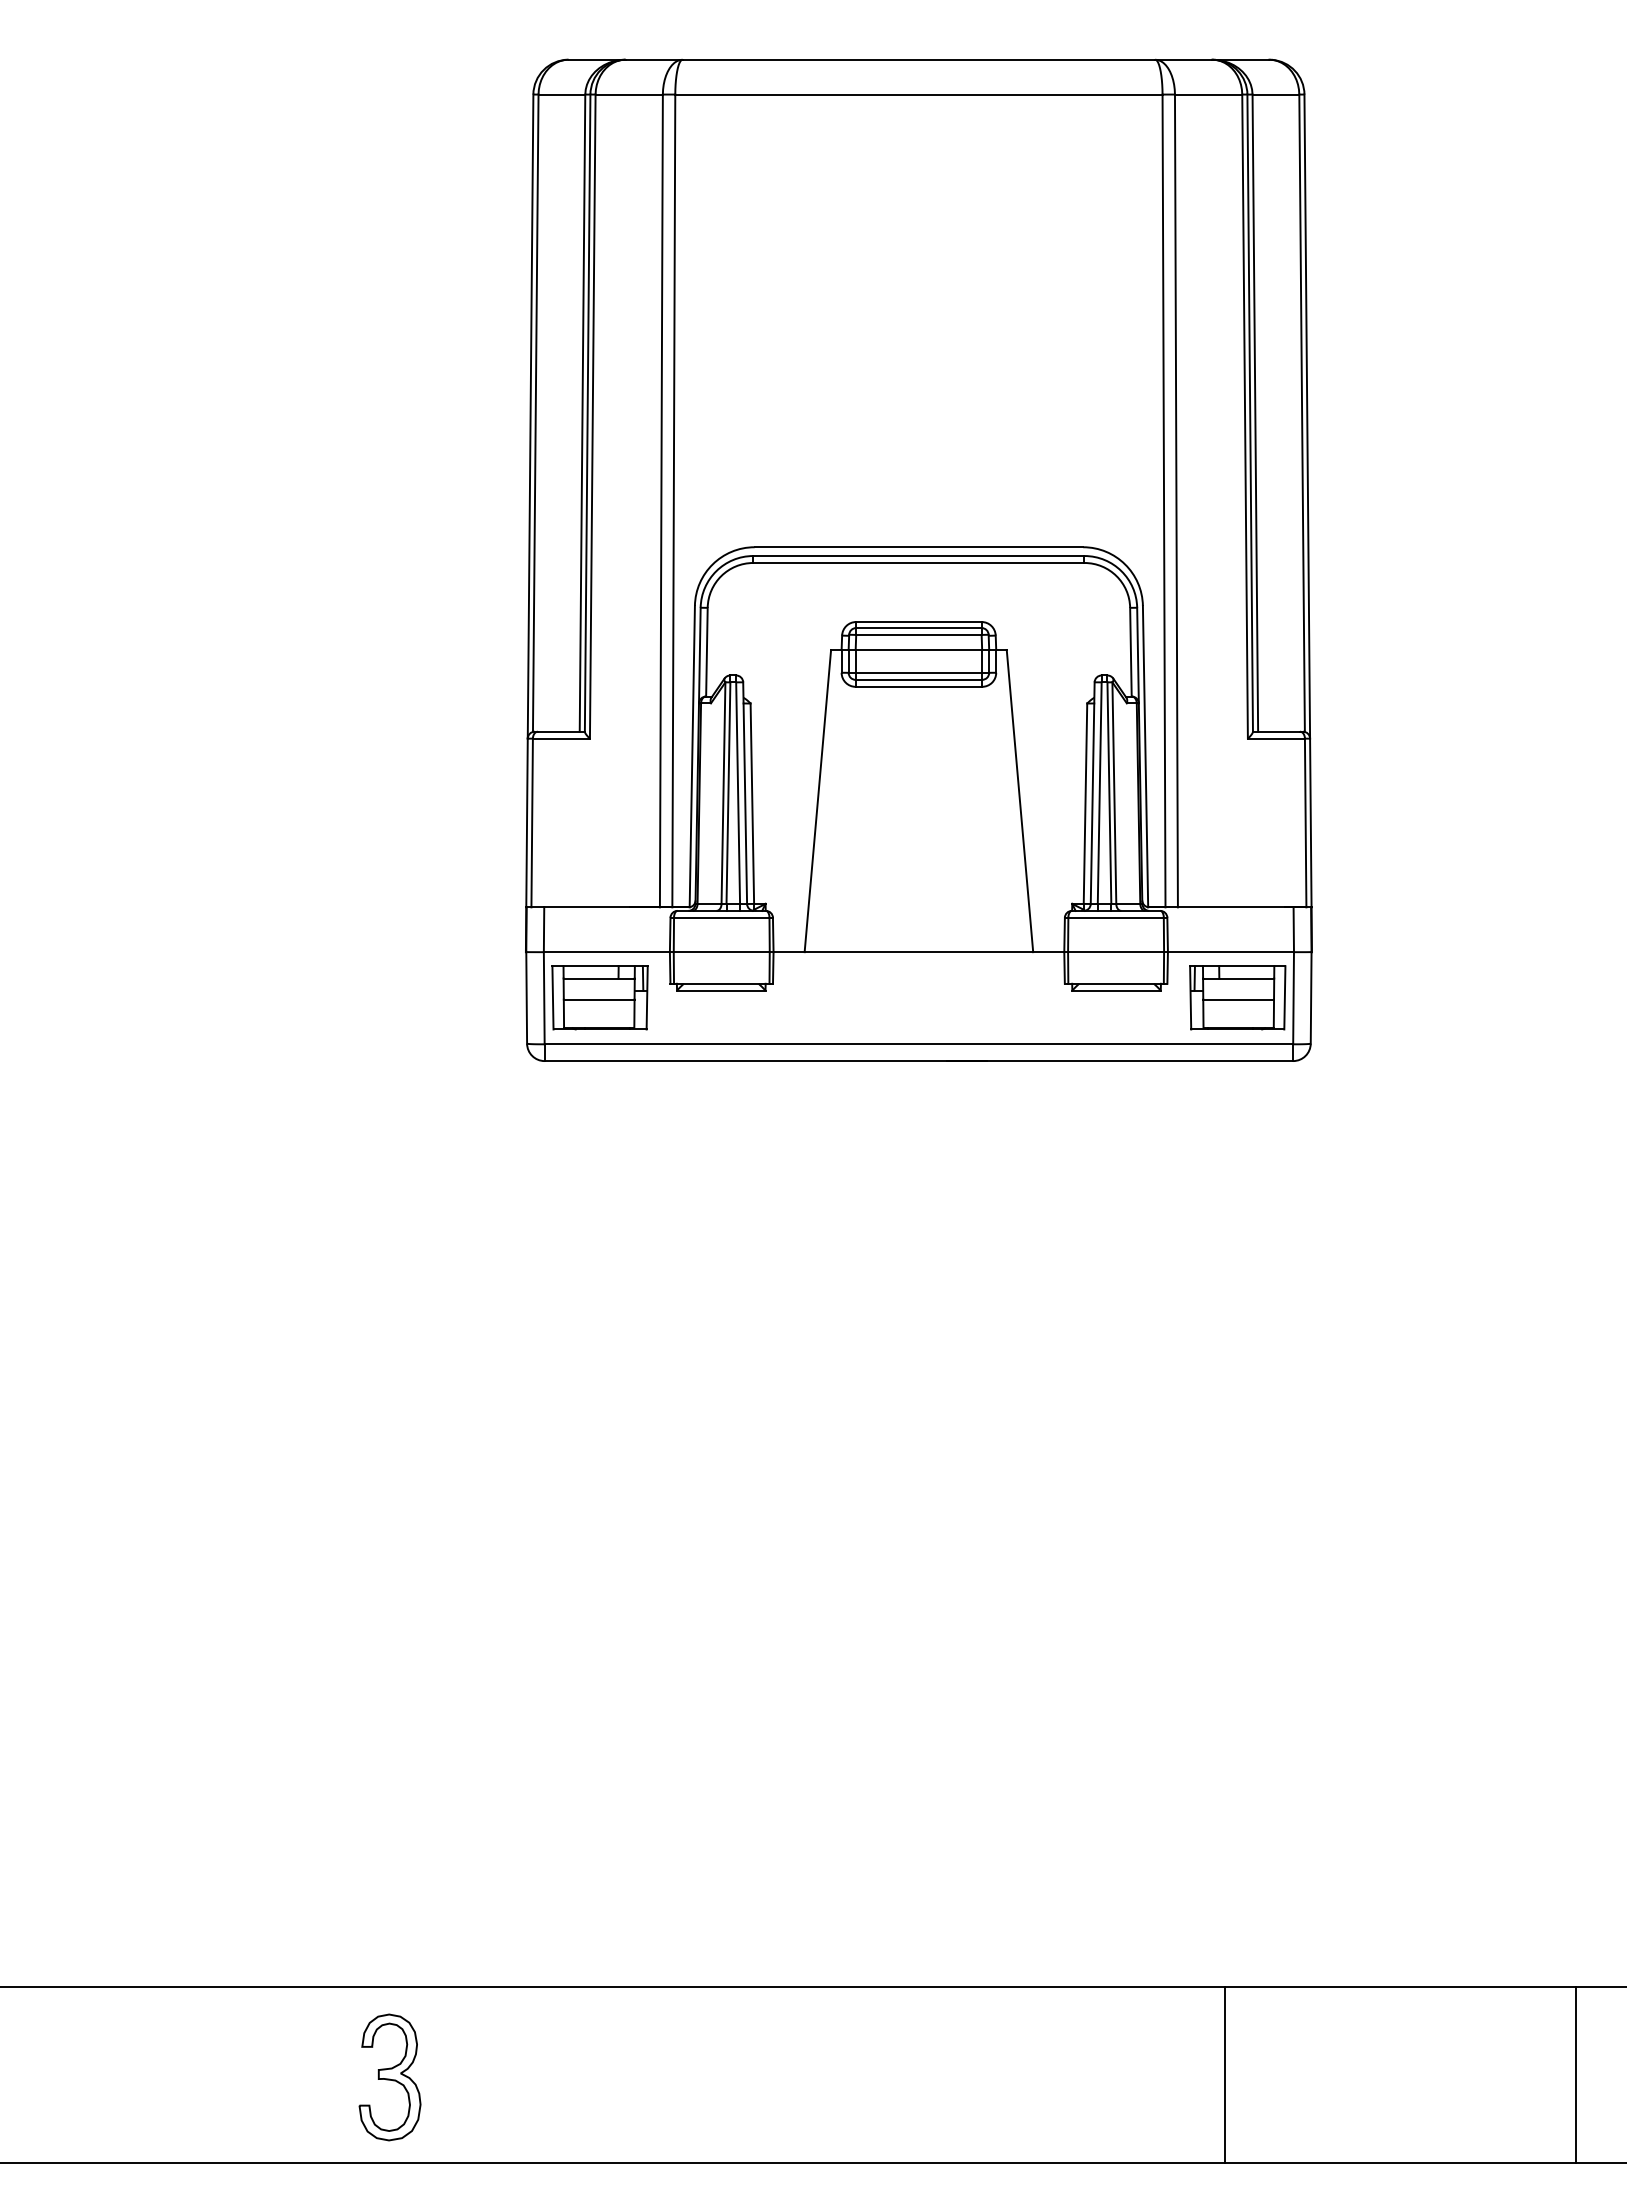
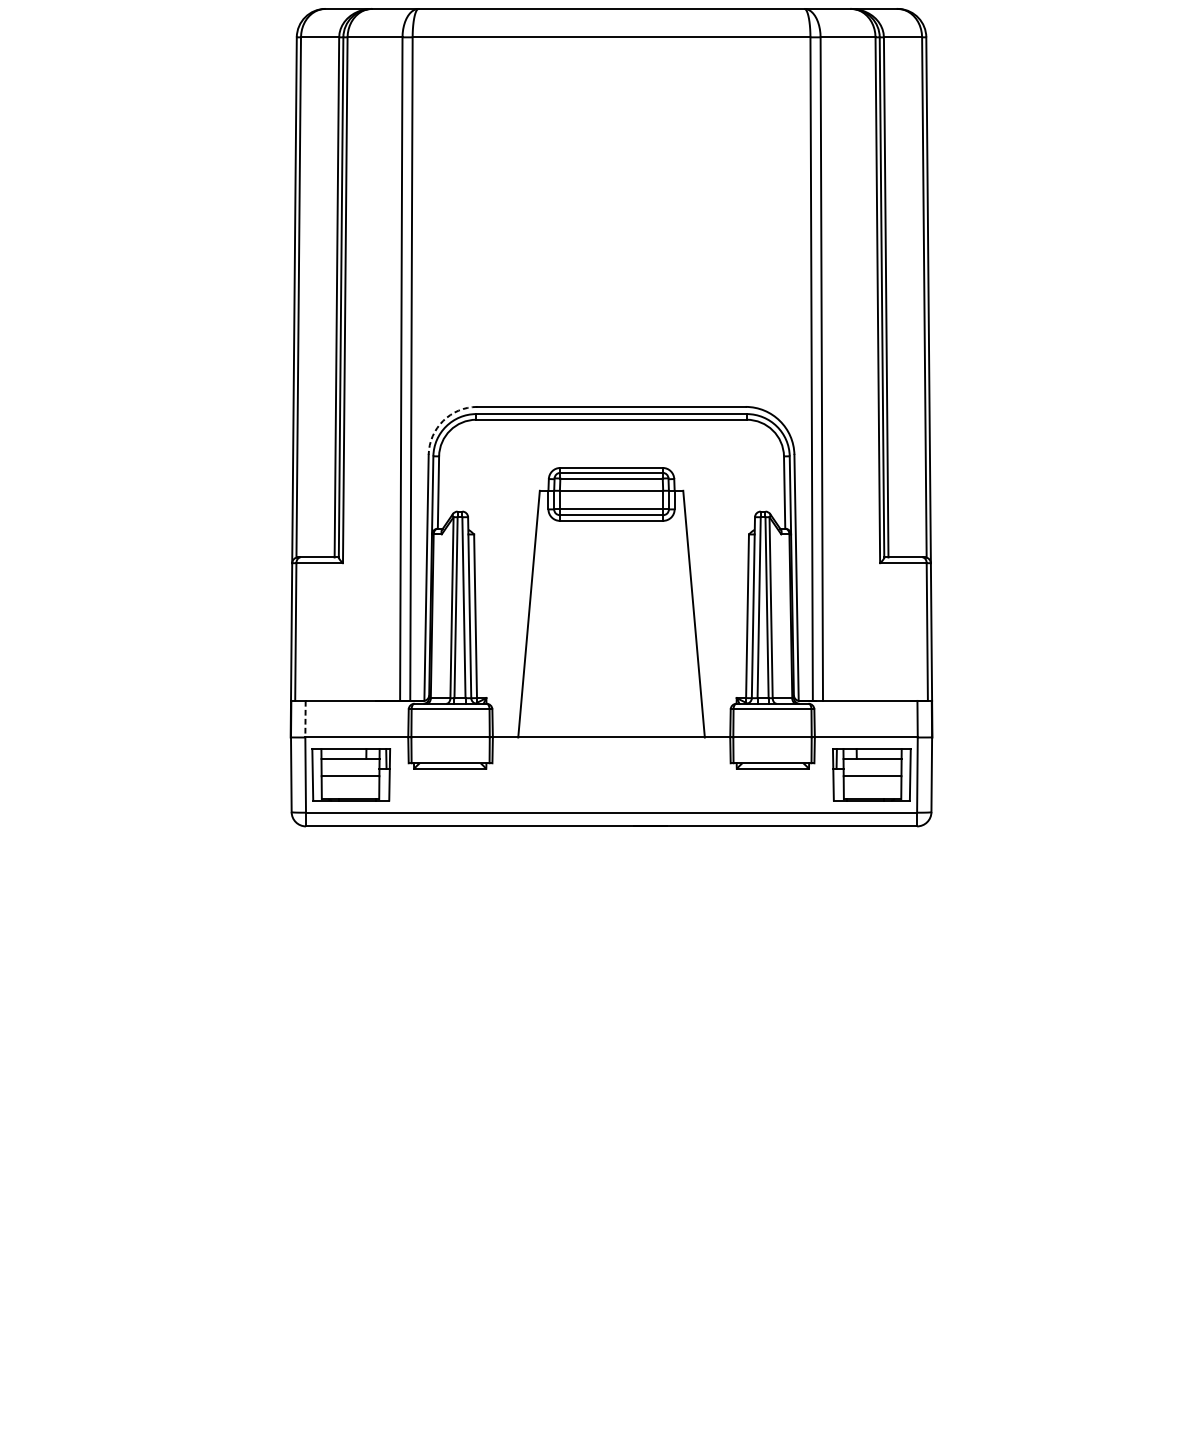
arc: (712, 564) -> (443, 421), solid -> dashed
line: (544, 930) -> (305, 719), solid -> dashed

